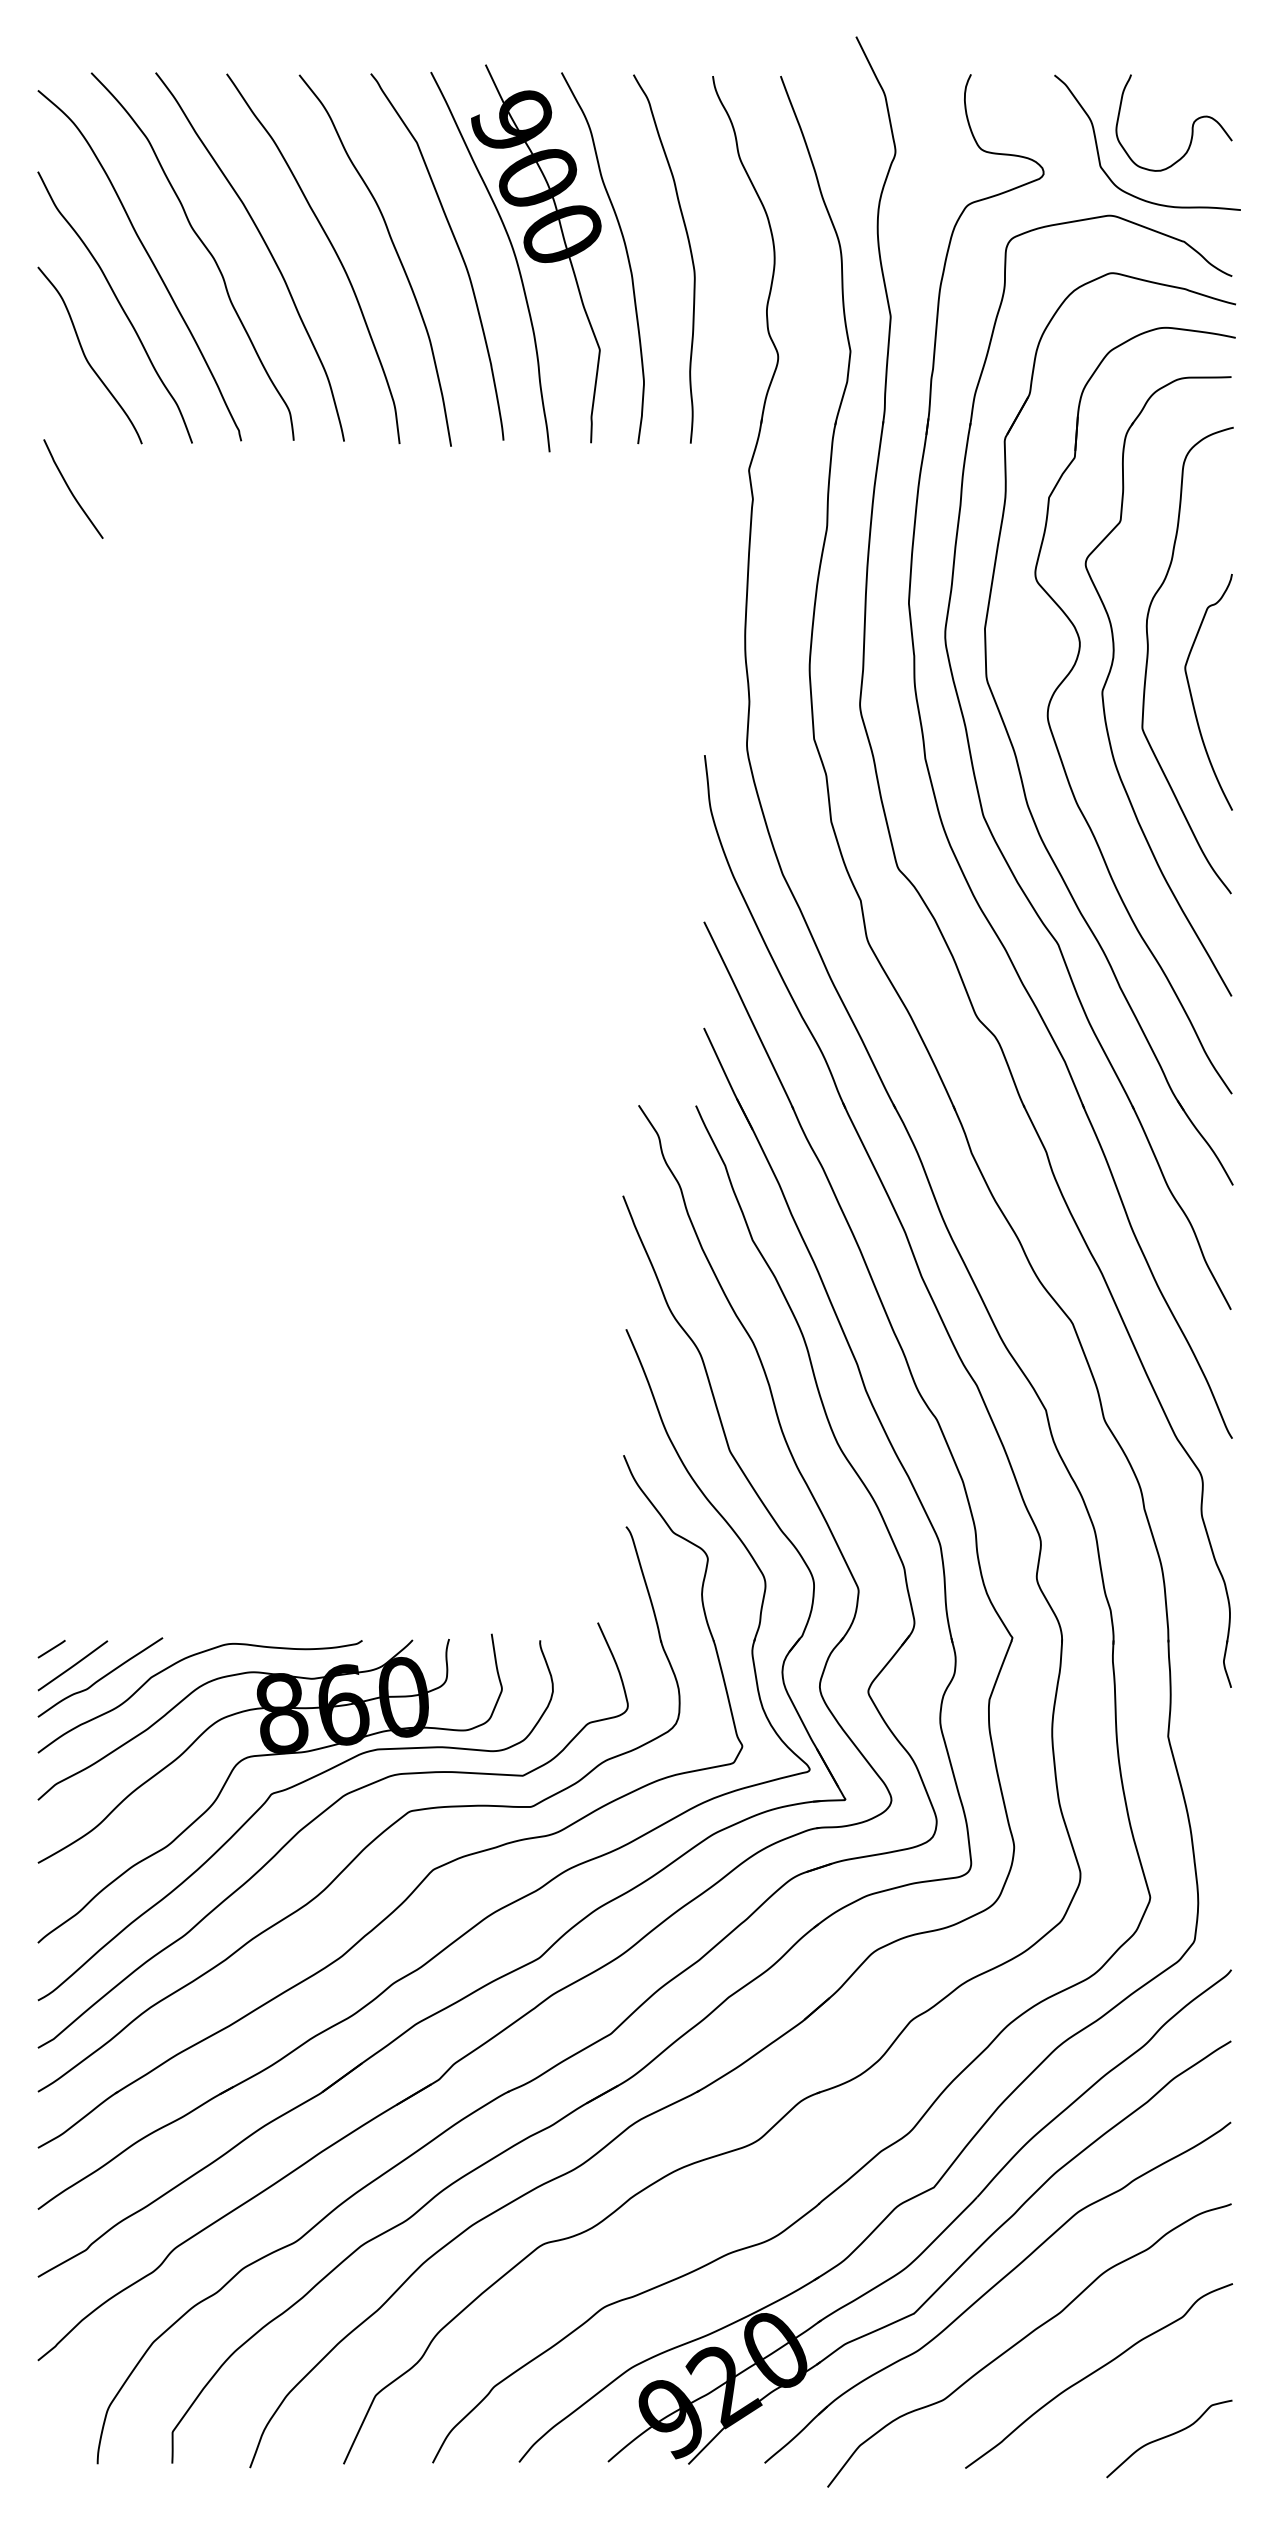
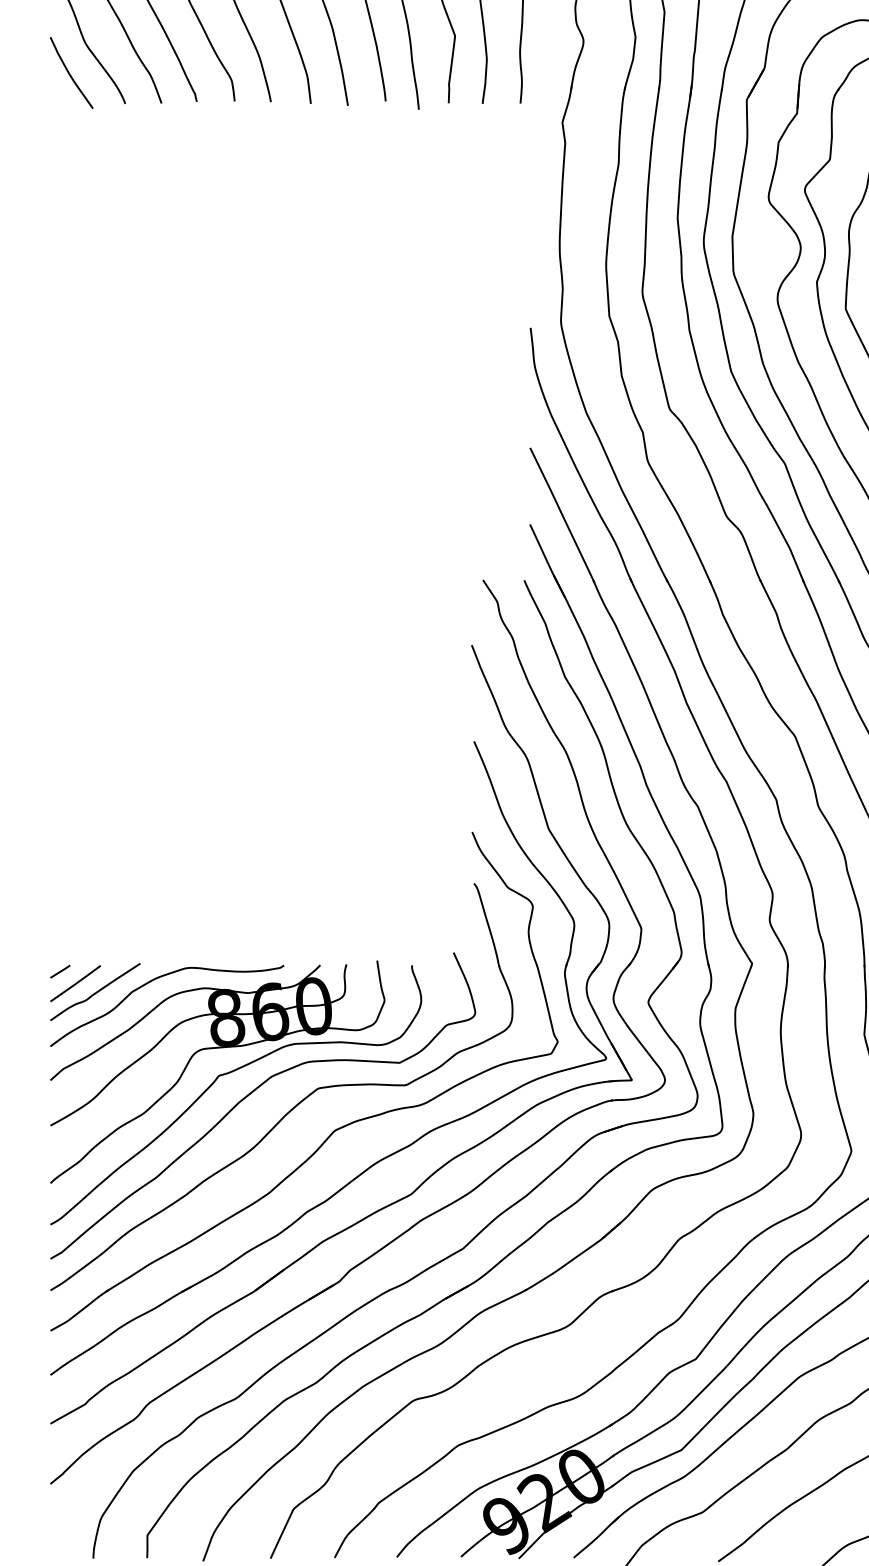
curve: (71, 490) -> (70, 73), moved

